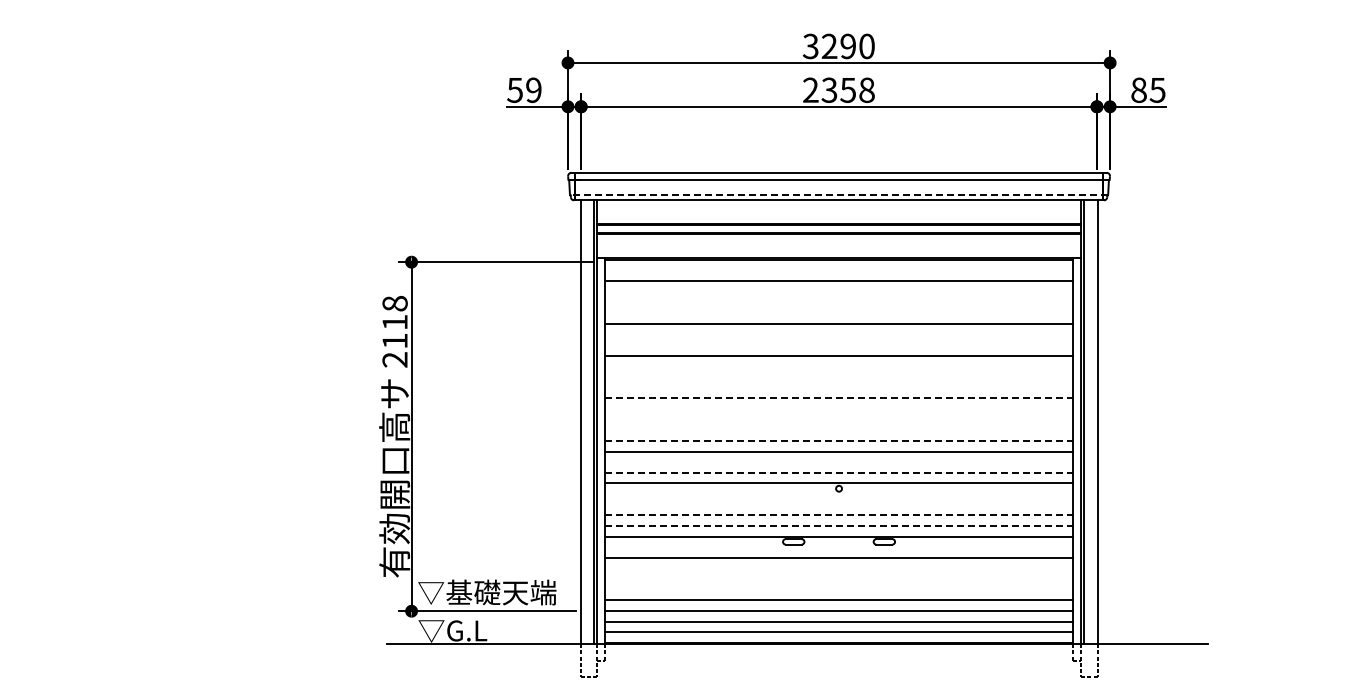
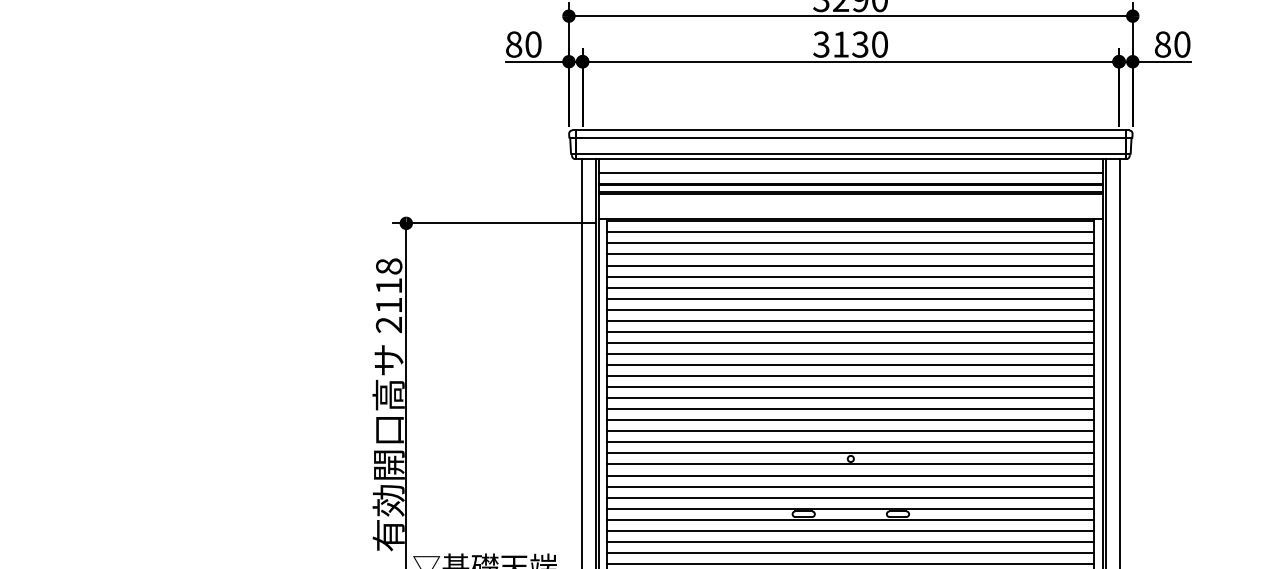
text: (1157, 89) -> (1182, 43), 85 -> 80
text: (524, 90) -> (523, 44), 59 -> 80
text: (838, 90) -> (850, 44), 2358 -> 3130
line: (839, 195) -> (851, 153), dashed -> solid
line: (838, 213) -> (850, 172), added
line: (838, 270) -> (850, 231), added
line: (838, 292) -> (850, 254), added
line: (838, 302) -> (850, 265), added
line: (838, 313) -> (850, 276), added
line: (838, 334) -> (850, 298), added
line: (838, 345) -> (850, 309), added
line: (838, 366) -> (850, 331), added
line: (838, 377) -> (850, 343), added
line: (838, 387) -> (850, 353), added
line: (839, 398) -> (851, 365), dashed -> solid
line: (838, 409) -> (850, 376), added
line: (838, 419) -> (850, 386), added
line: (838, 430) -> (850, 398), added
line: (839, 440) -> (851, 408), dashed -> solid
line: (838, 462) -> (850, 431), added
line: (839, 472) -> (851, 442), dashed -> solid
line: (838, 494) -> (850, 464), added
line: (838, 504) -> (850, 475), added
line: (839, 515) -> (851, 486), dashed -> solid
line: (839, 525) -> (851, 497), dashed -> solid
line: (838, 547) -> (850, 520), added
line: (838, 568) -> (850, 541), added
line: (838, 579) -> (850, 553), added
line: (838, 589) -> (850, 563), added

